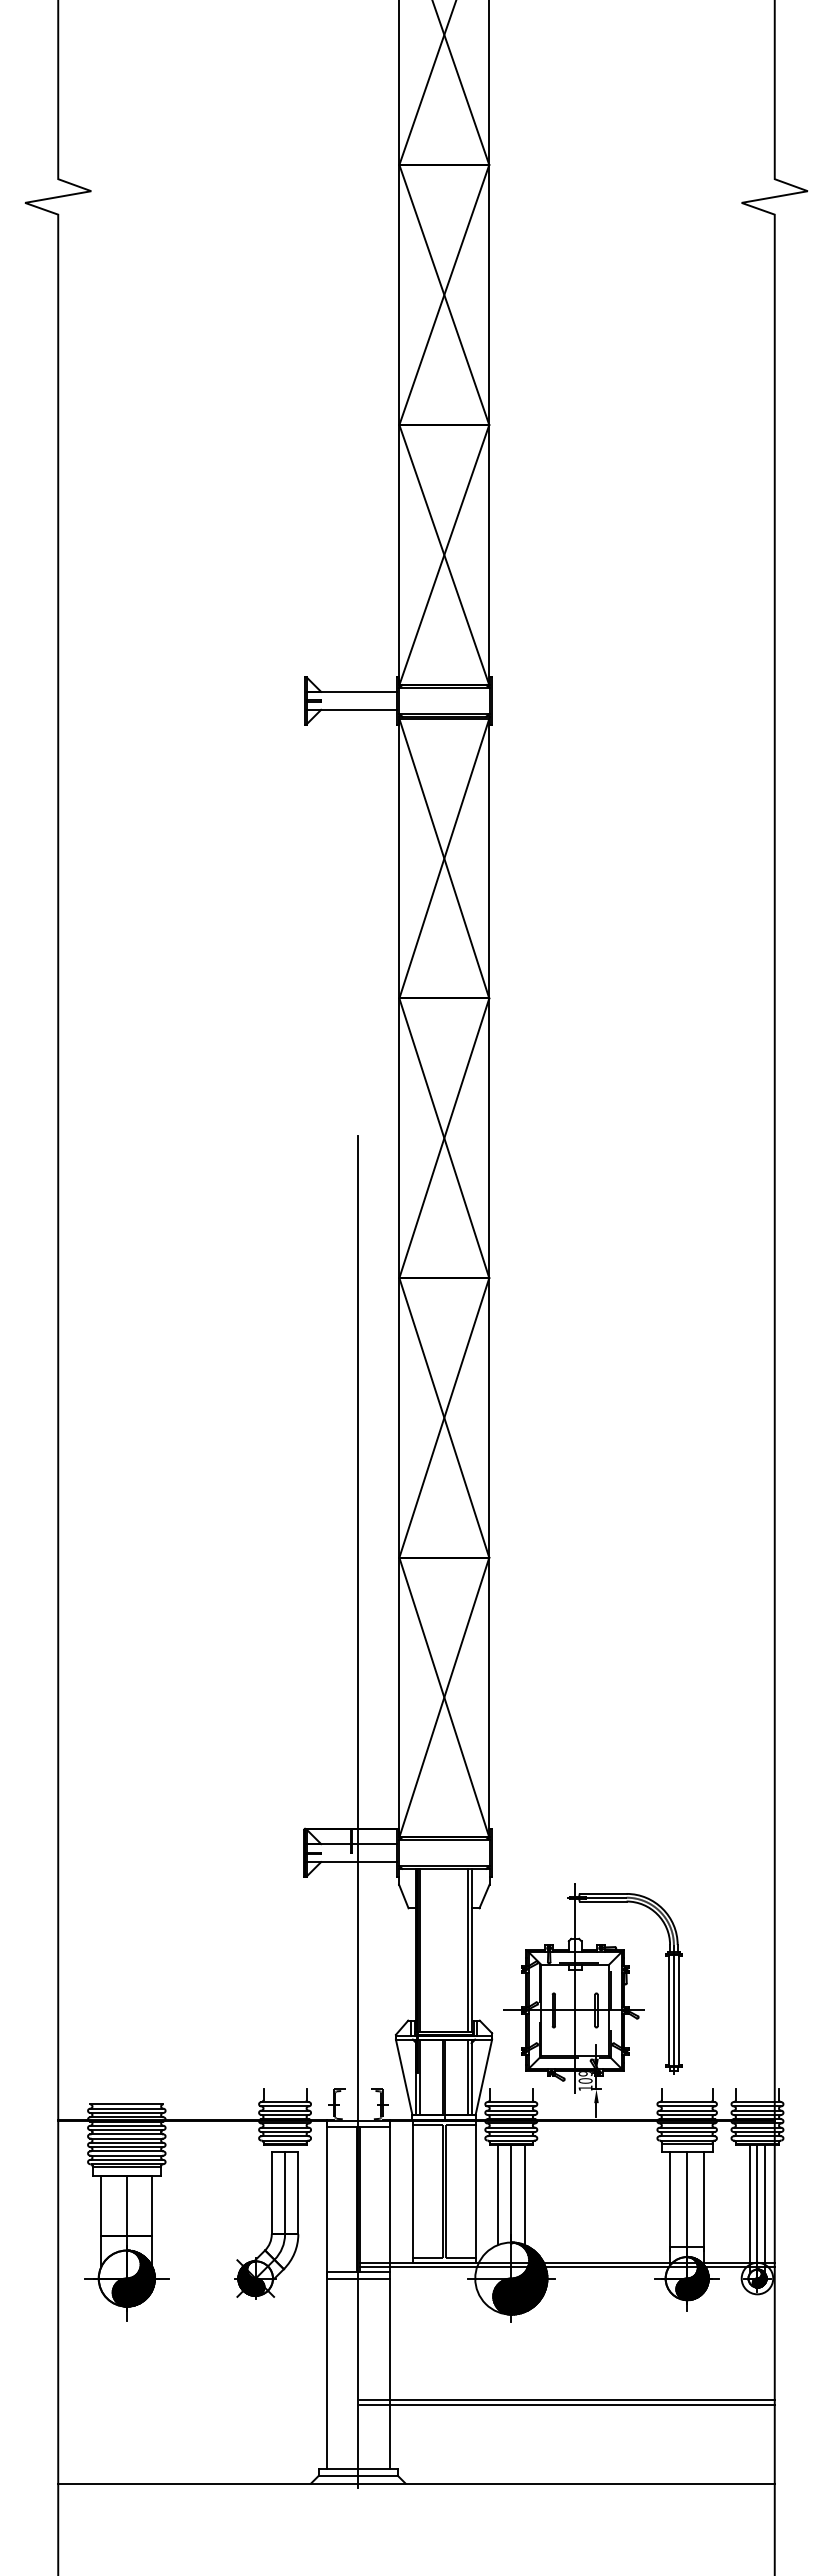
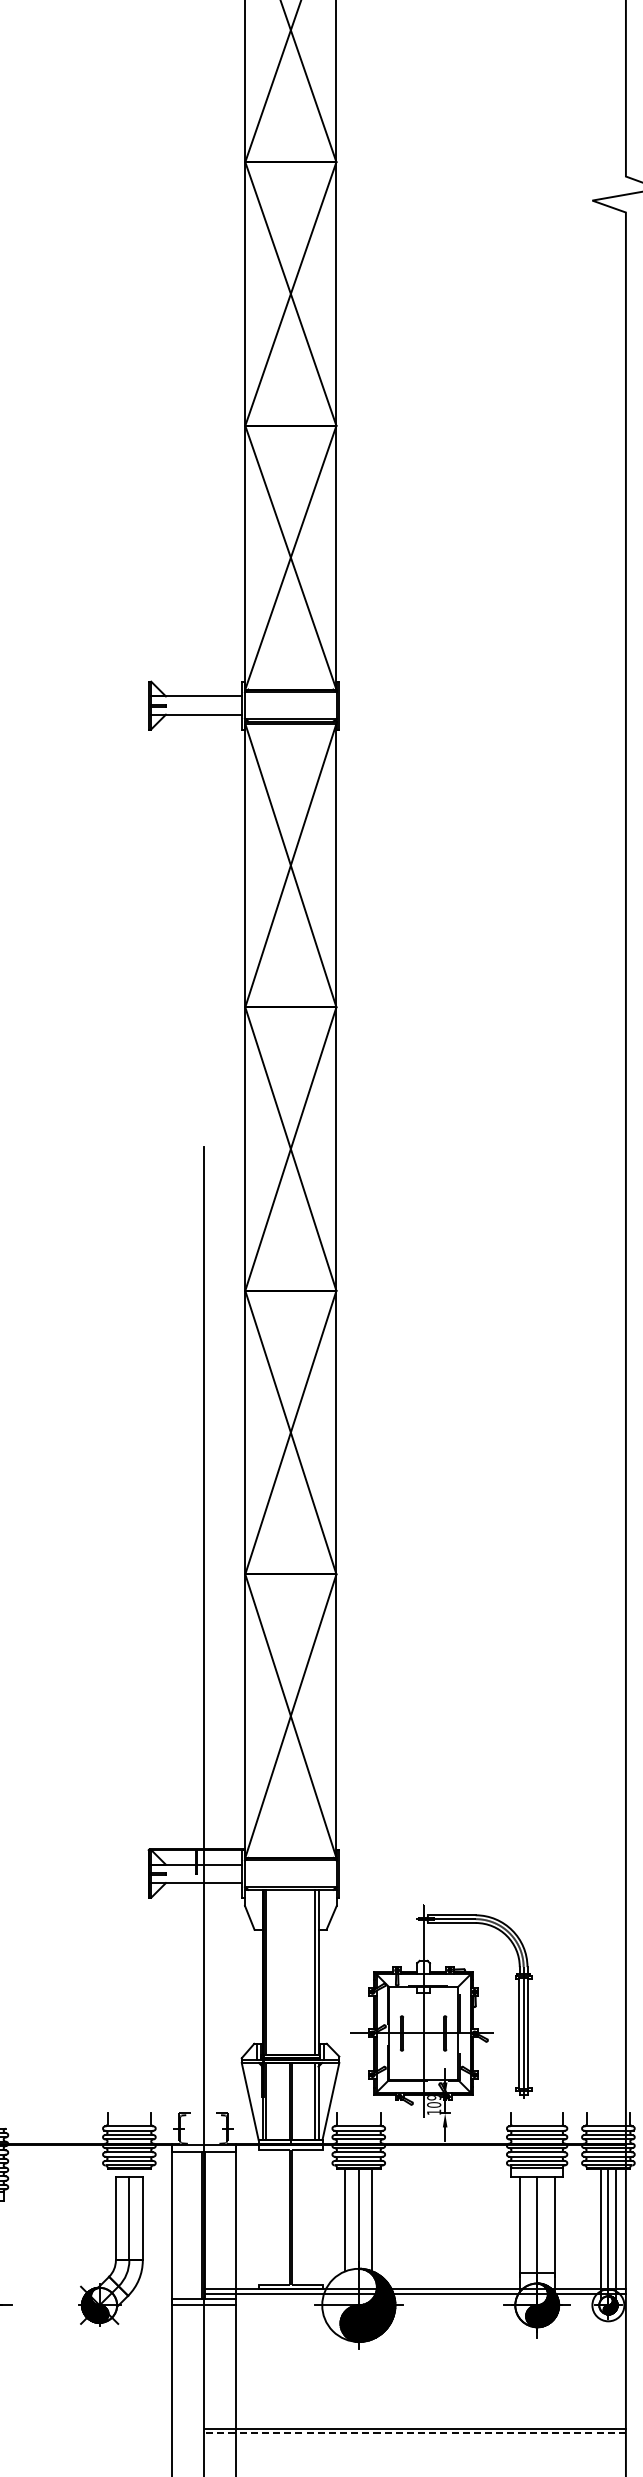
line: (413, 2191) -> (259, 2217), removed
line: (476, 2191) -> (323, 2217), removed
line: (566, 2404) -> (414, 2433), solid -> dashed

